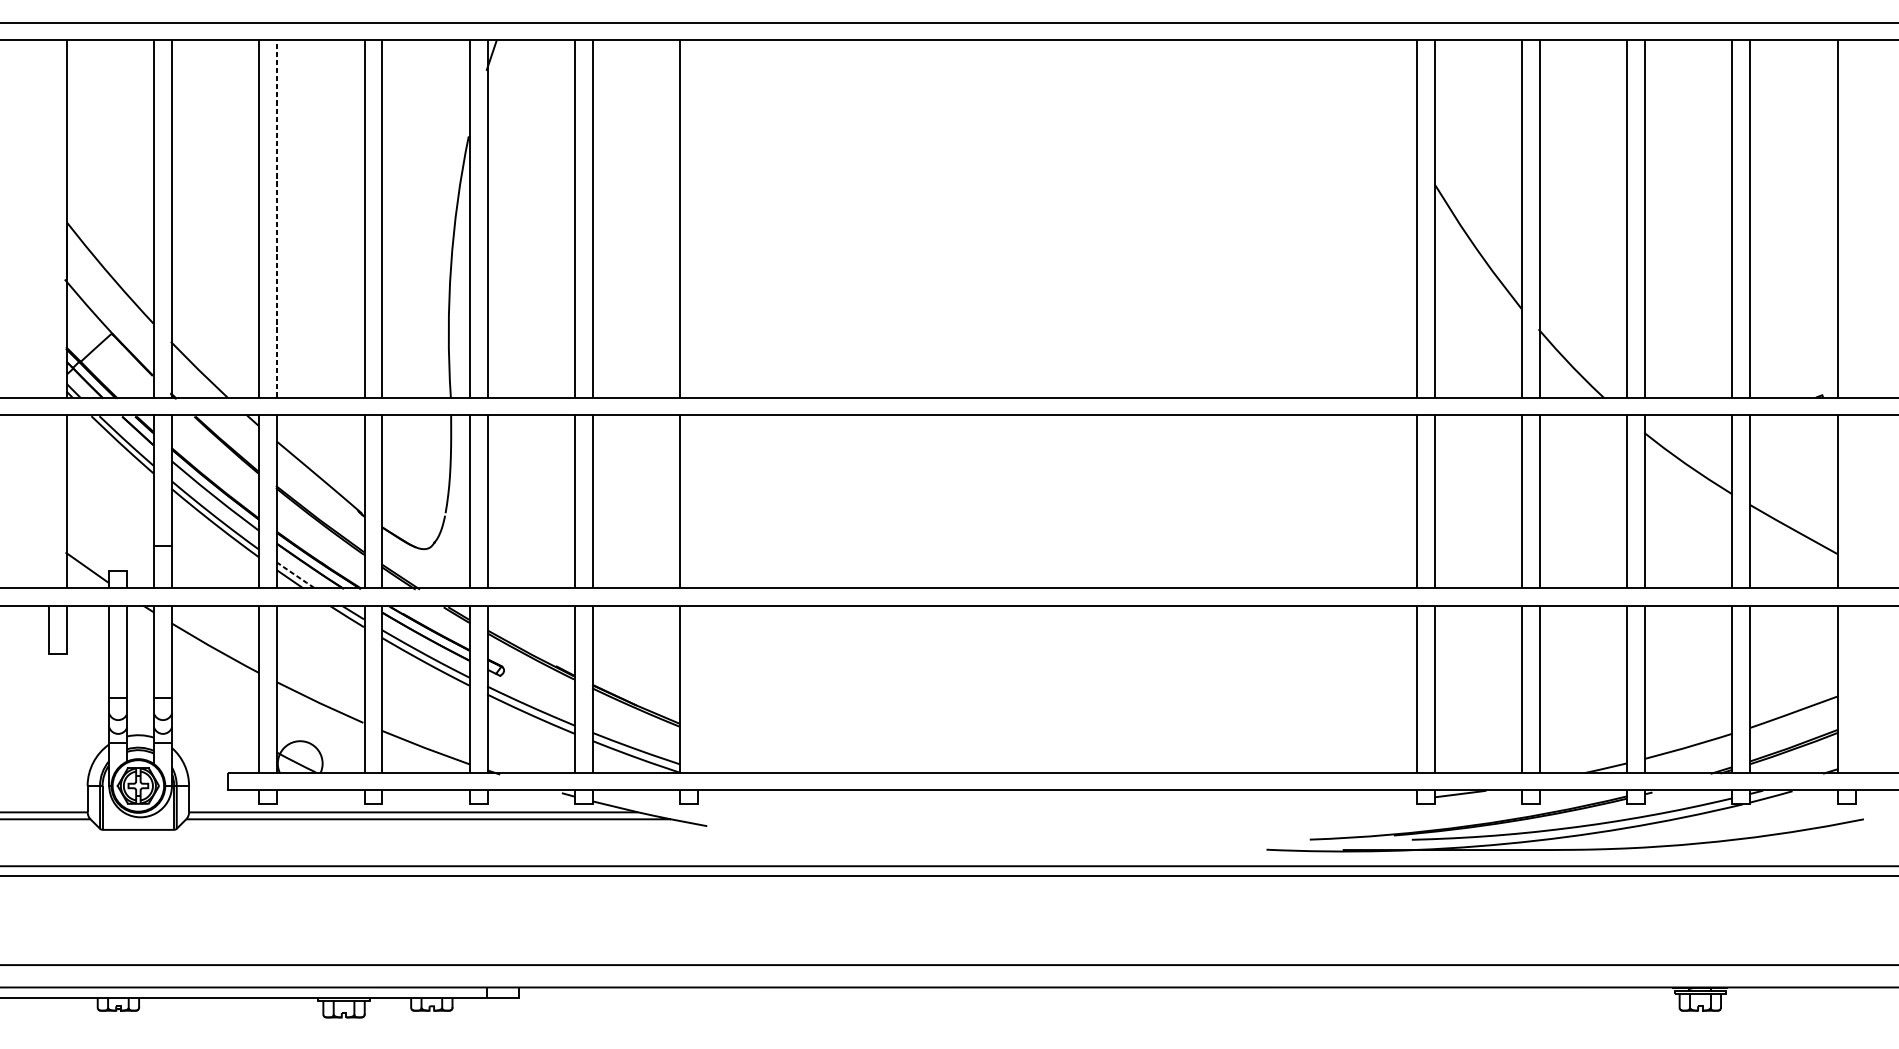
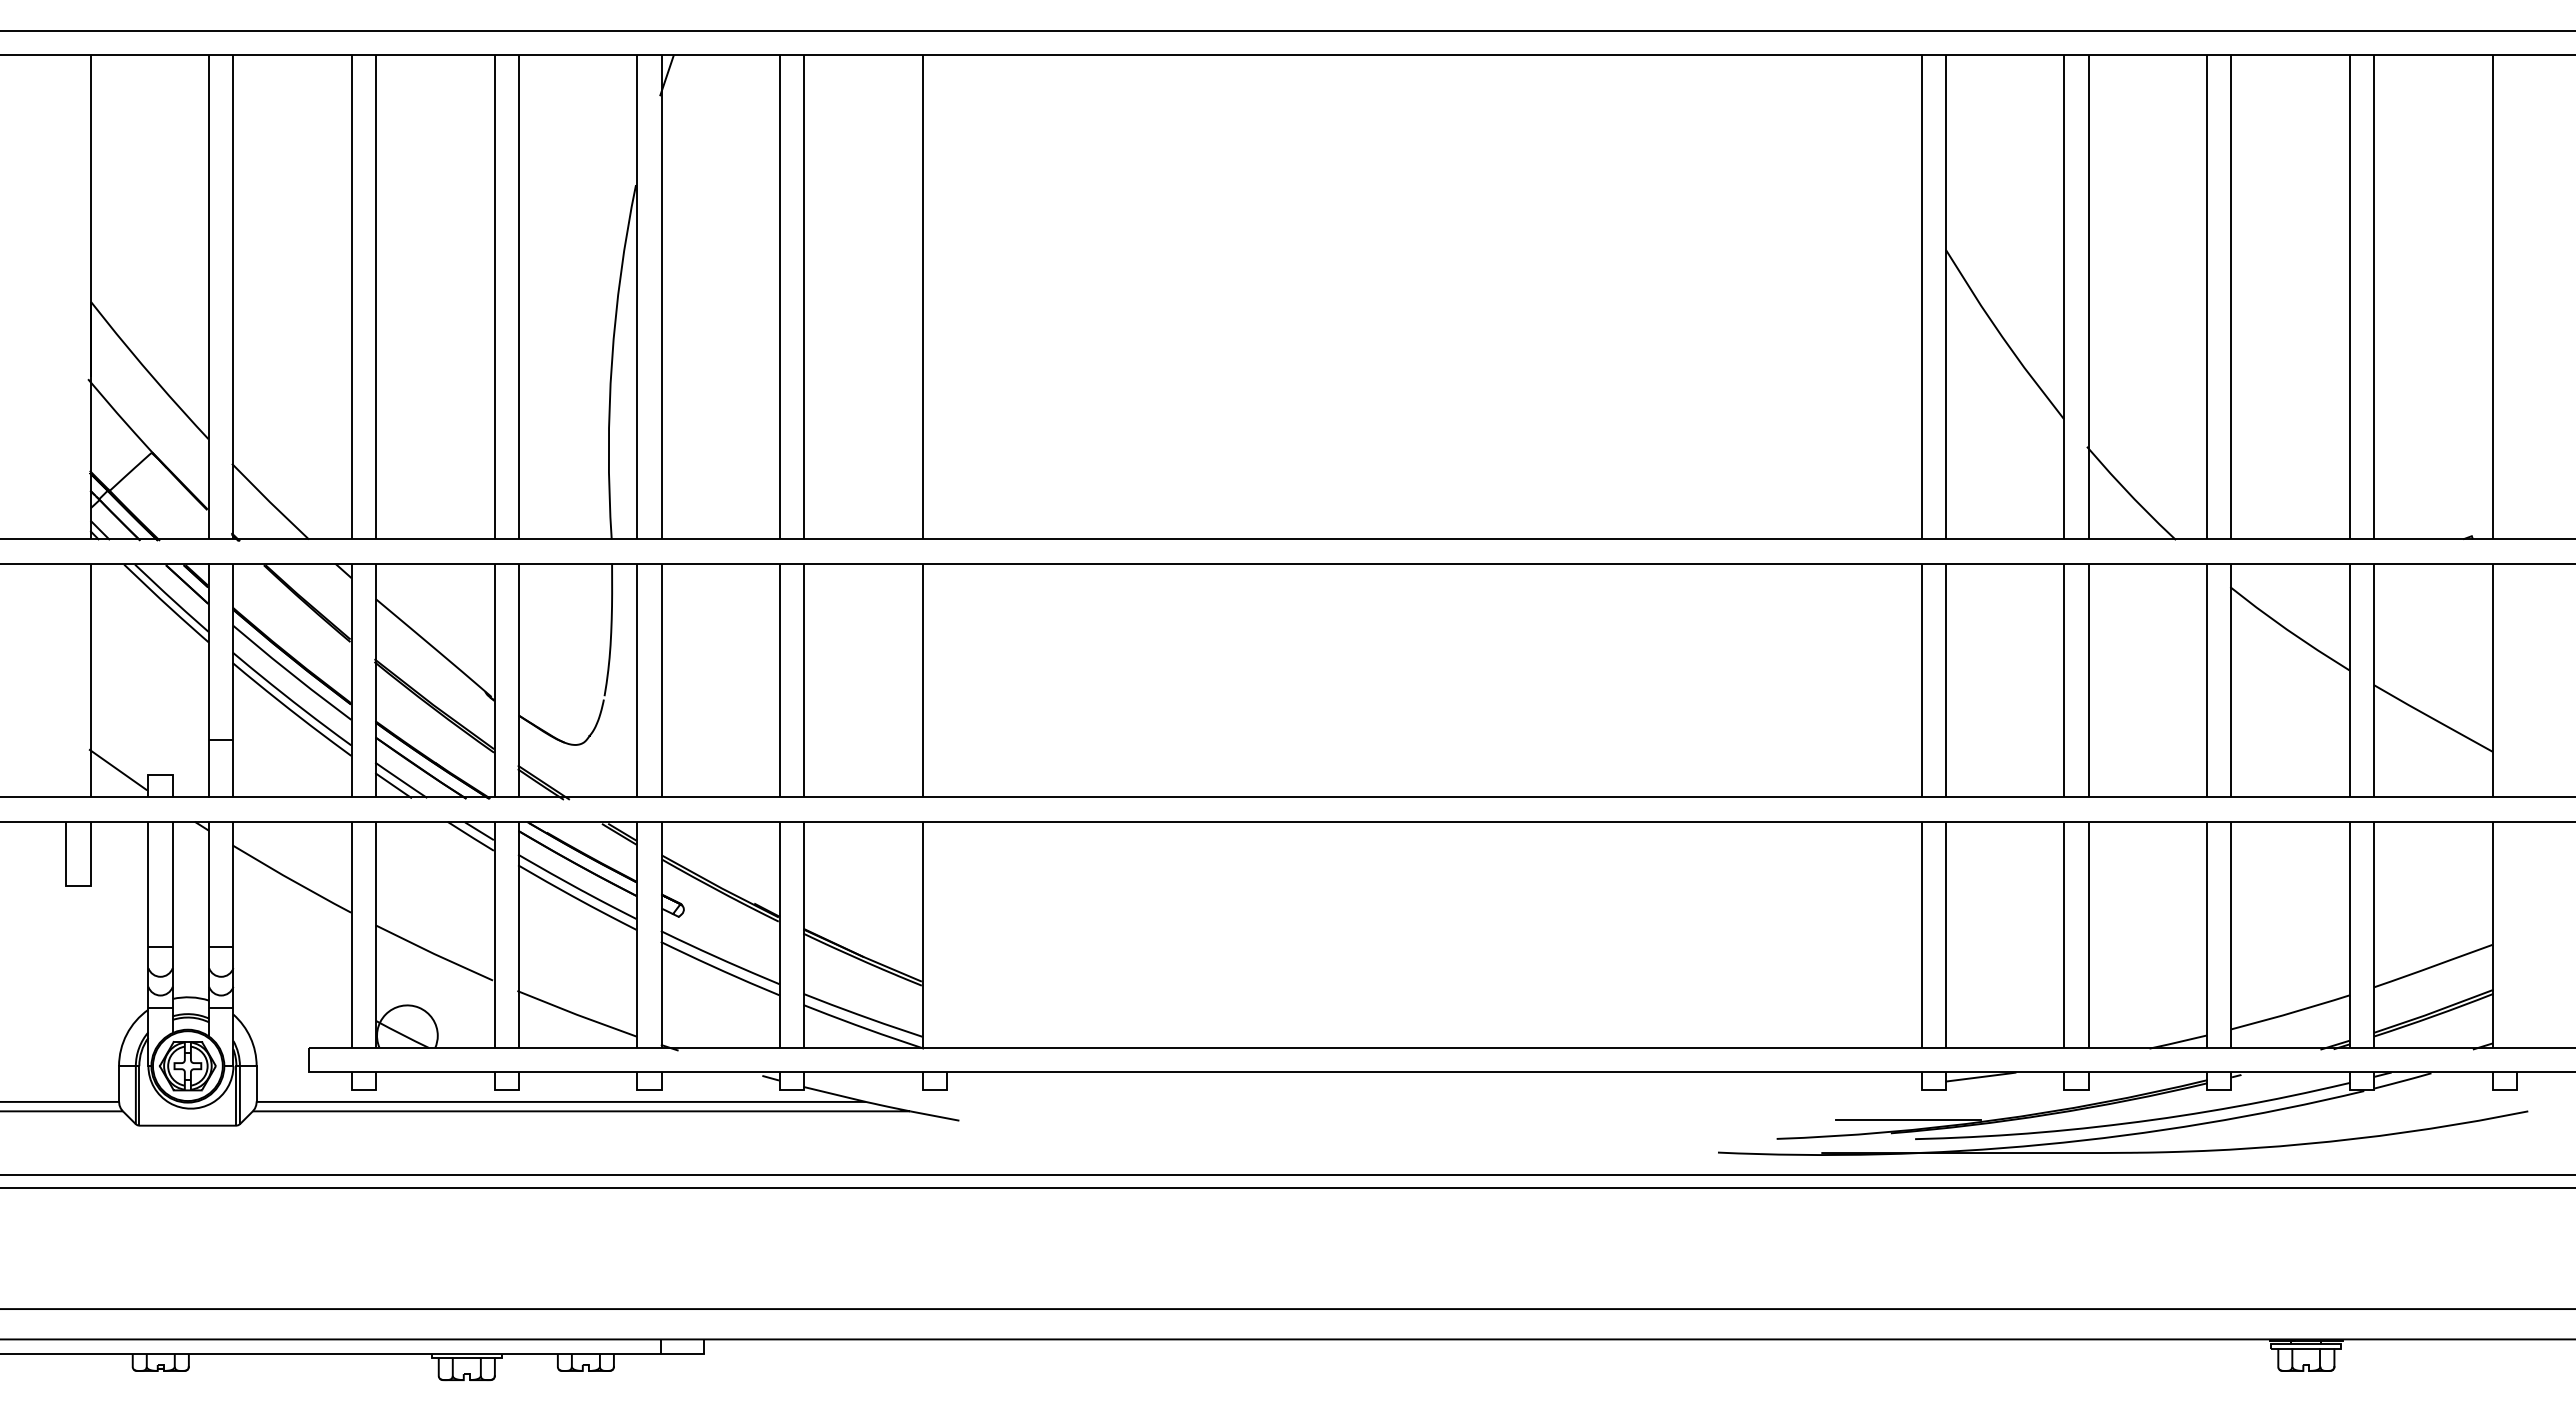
line: (277, 218) -> (376, 296), dashed -> solid
line: (295, 575) -> (401, 780), dashed -> solid
line: (1406, 826) -> (1908, 1120), added

